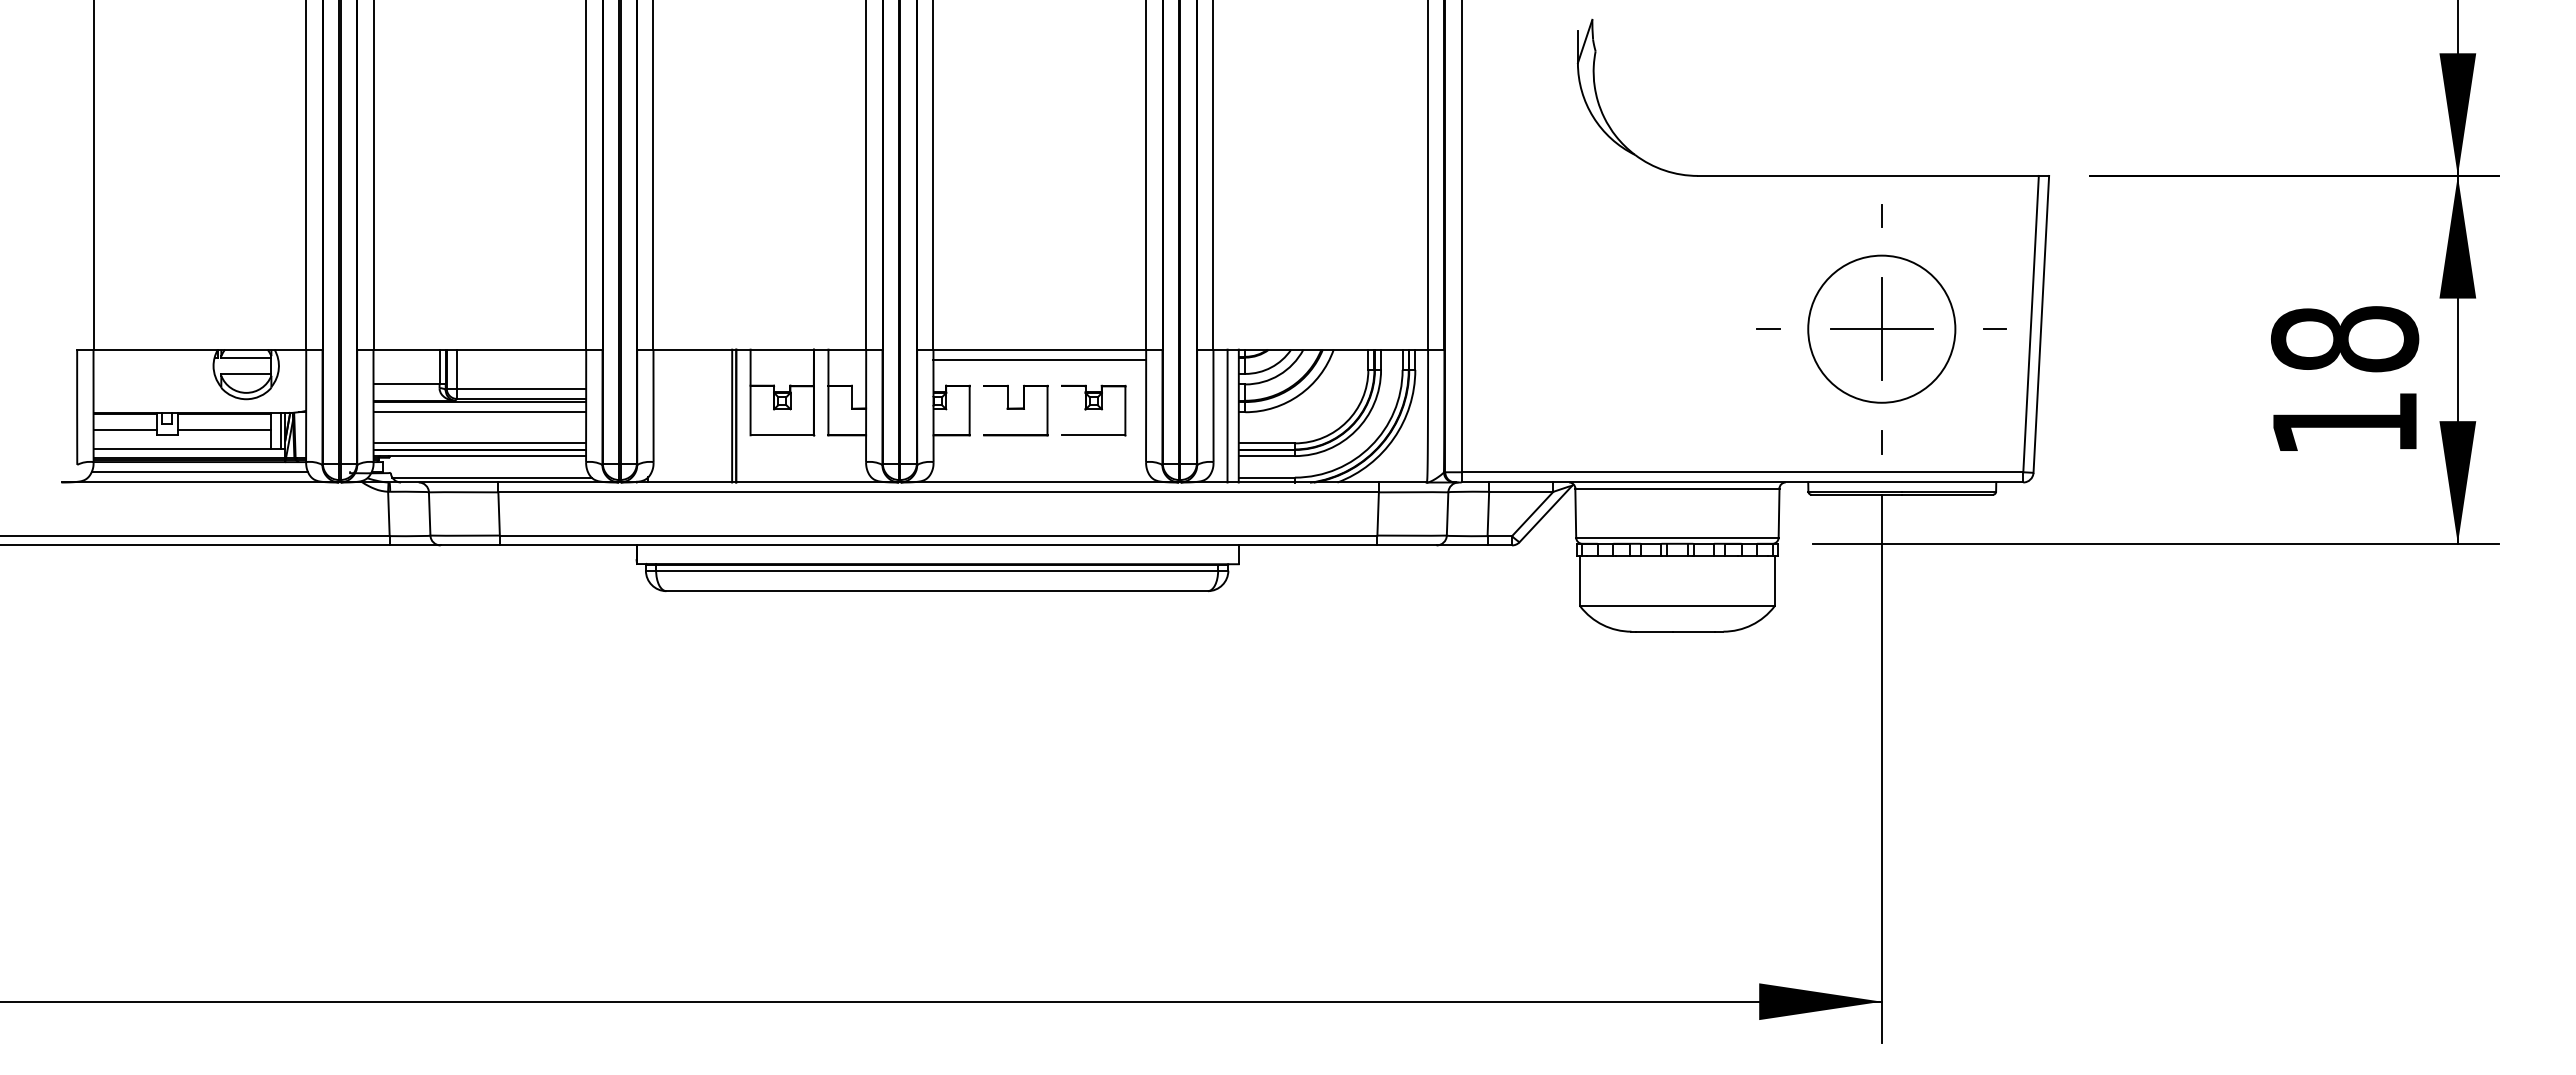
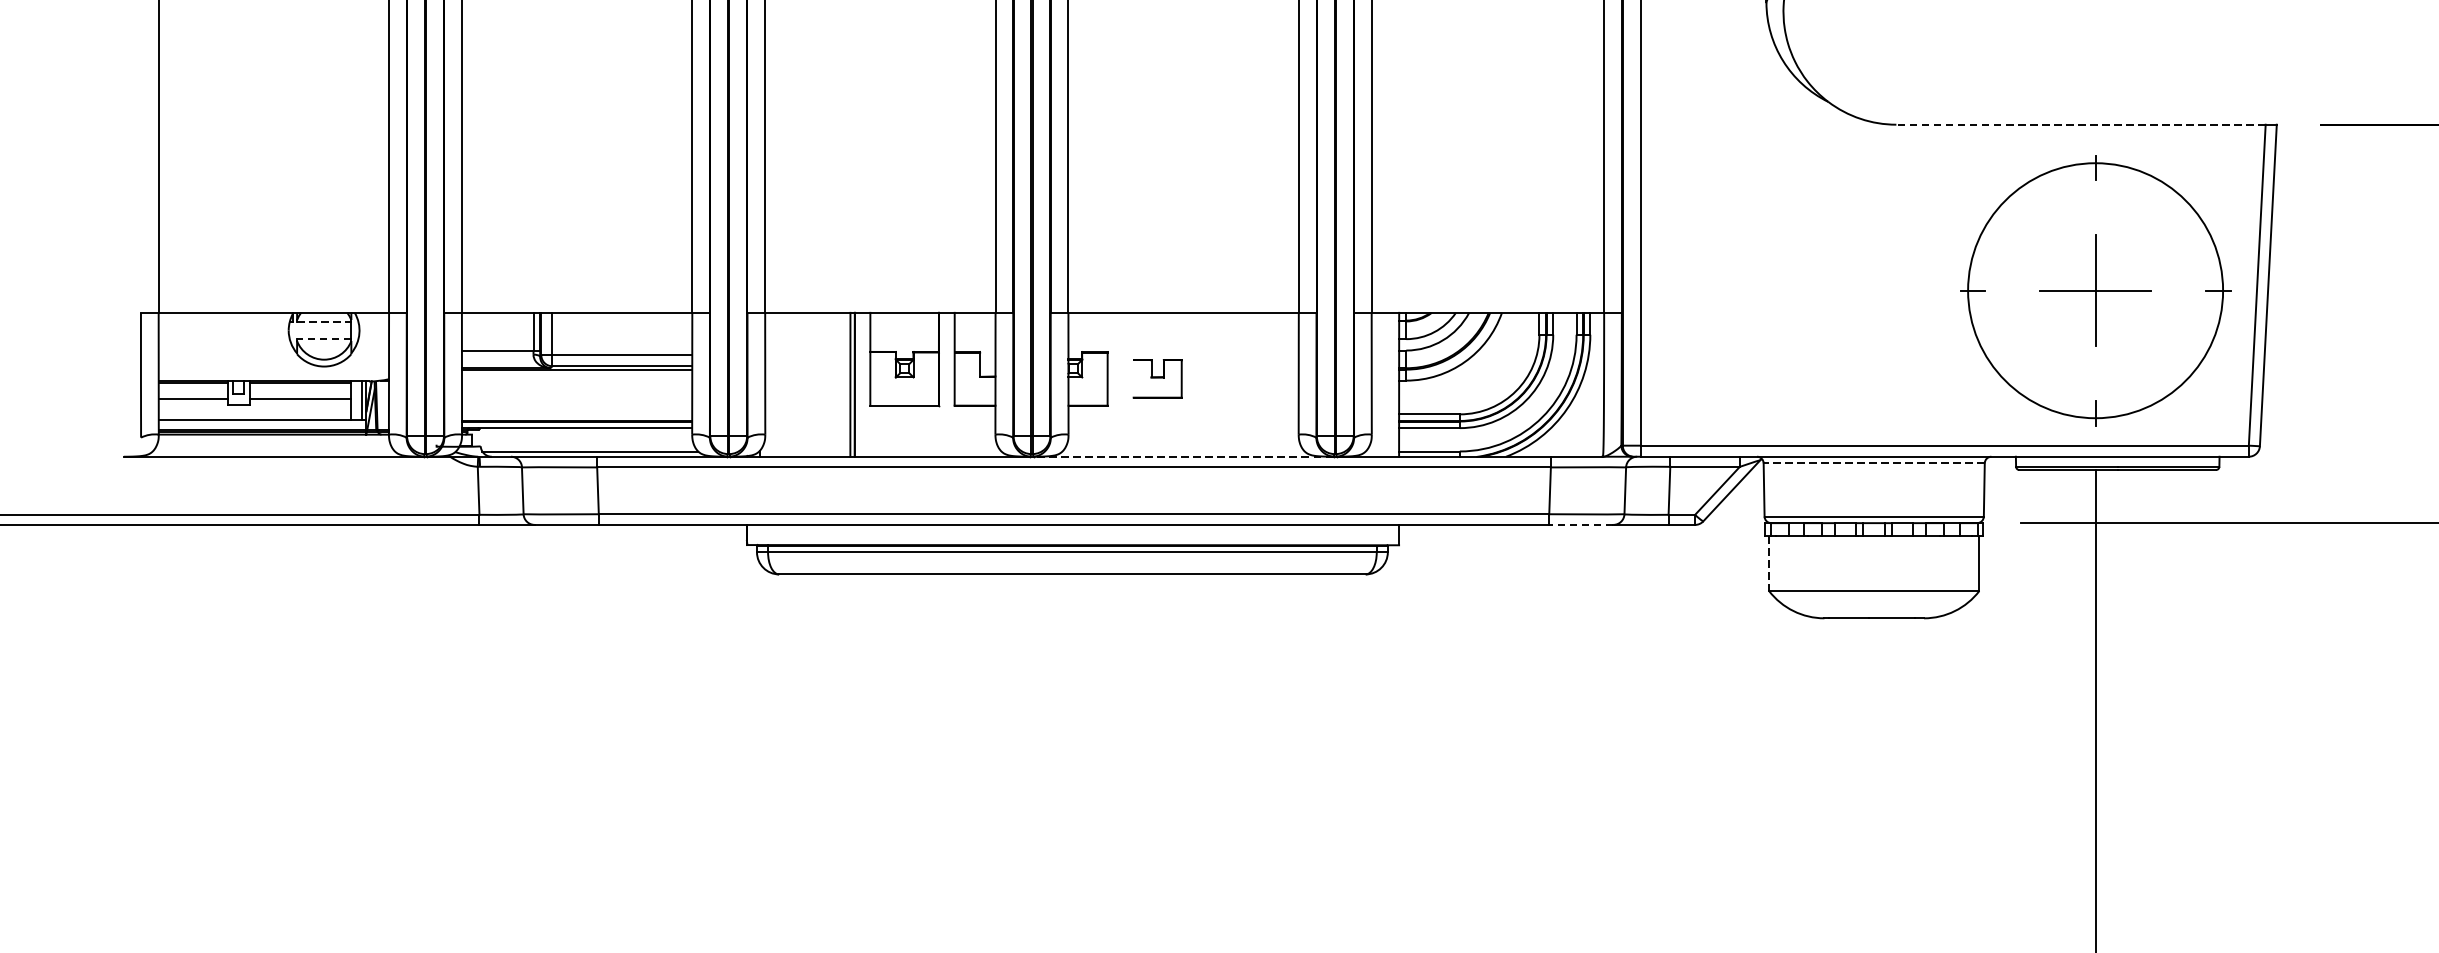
line: (1867, 175) -> (2080, 124), solid -> dashed
circle: (1881, 328) -> (2095, 289), size x1.6
line: (246, 358) -> (324, 322), solid -> dashed
line: (1039, 359) -> (1183, 323), removed
line: (245, 373) -> (323, 338), solid -> dashed
part: (1015, 410) -> (1157, 378), size x0.7
part: (1093, 410) -> (1241, 378), removed
line: (479, 412) -> (576, 380), removed
line: (1227, 415) -> (1386, 384), removed
line: (479, 443) -> (576, 414), removed
line: (199, 472) -> (273, 445), removed
line: (1039, 482) -> (1183, 456), solid -> dashed
line: (1676, 488) -> (1873, 463), solid -> dashed
line: (1407, 545) -> (1581, 524), solid -> dashed
line: (1580, 581) -> (1769, 563), solid -> dashed

